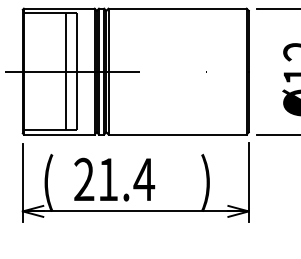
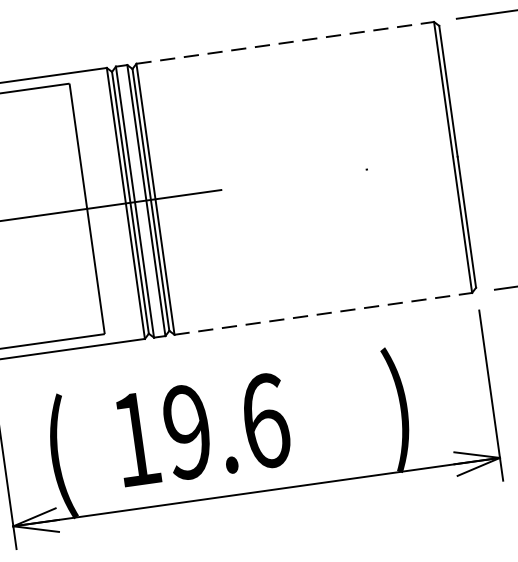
line: (178, 8) -> (287, 42), solid -> dashed
line: (66, 71) -> (65, 211), removed
line: (178, 134) -> (325, 313), solid -> dashed
text: (114, 179) -> (201, 429), 21.4 -> 19.6

